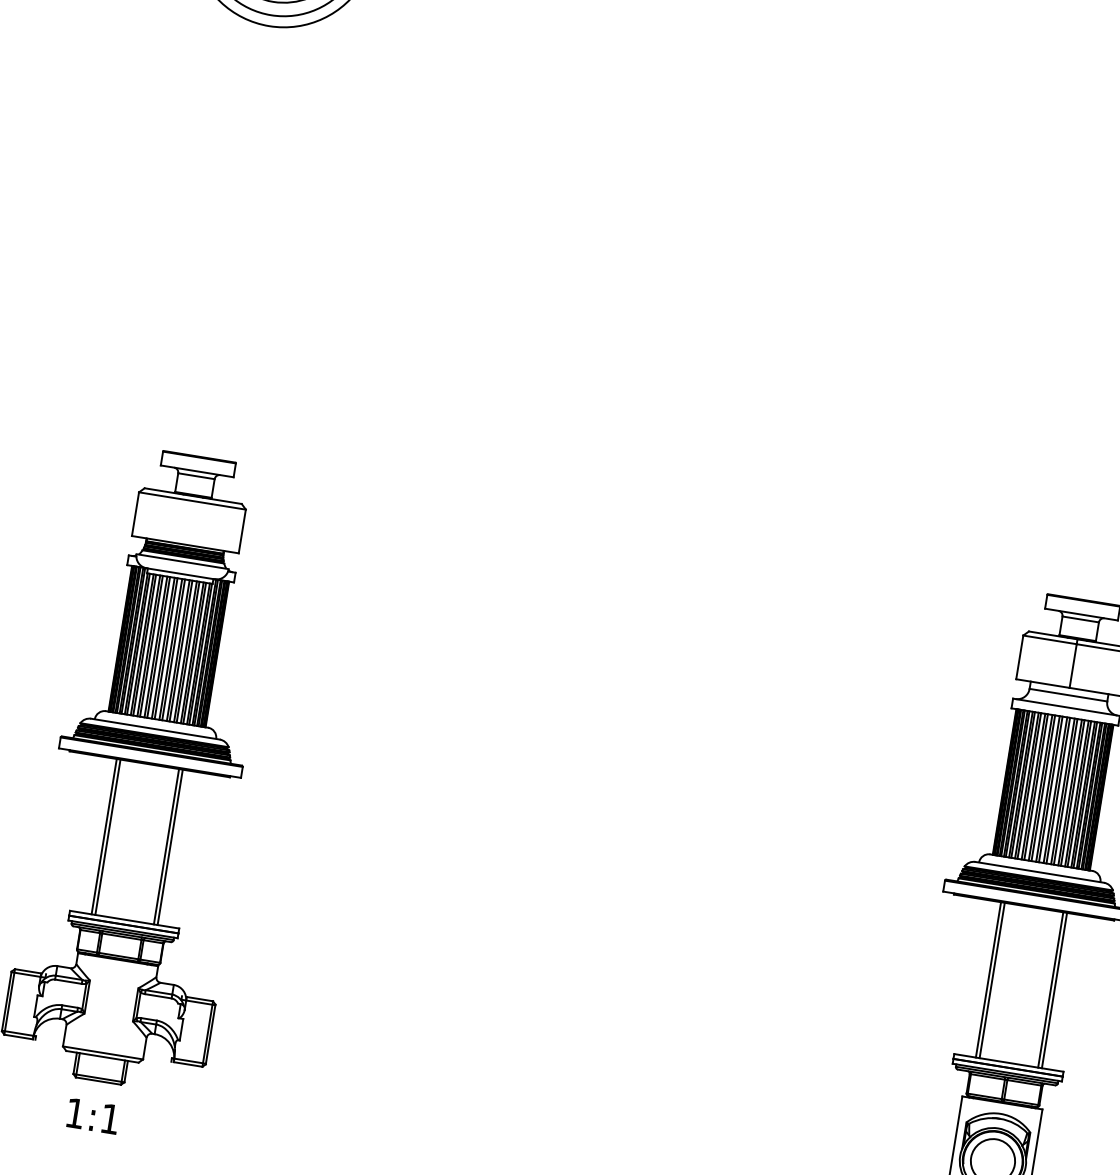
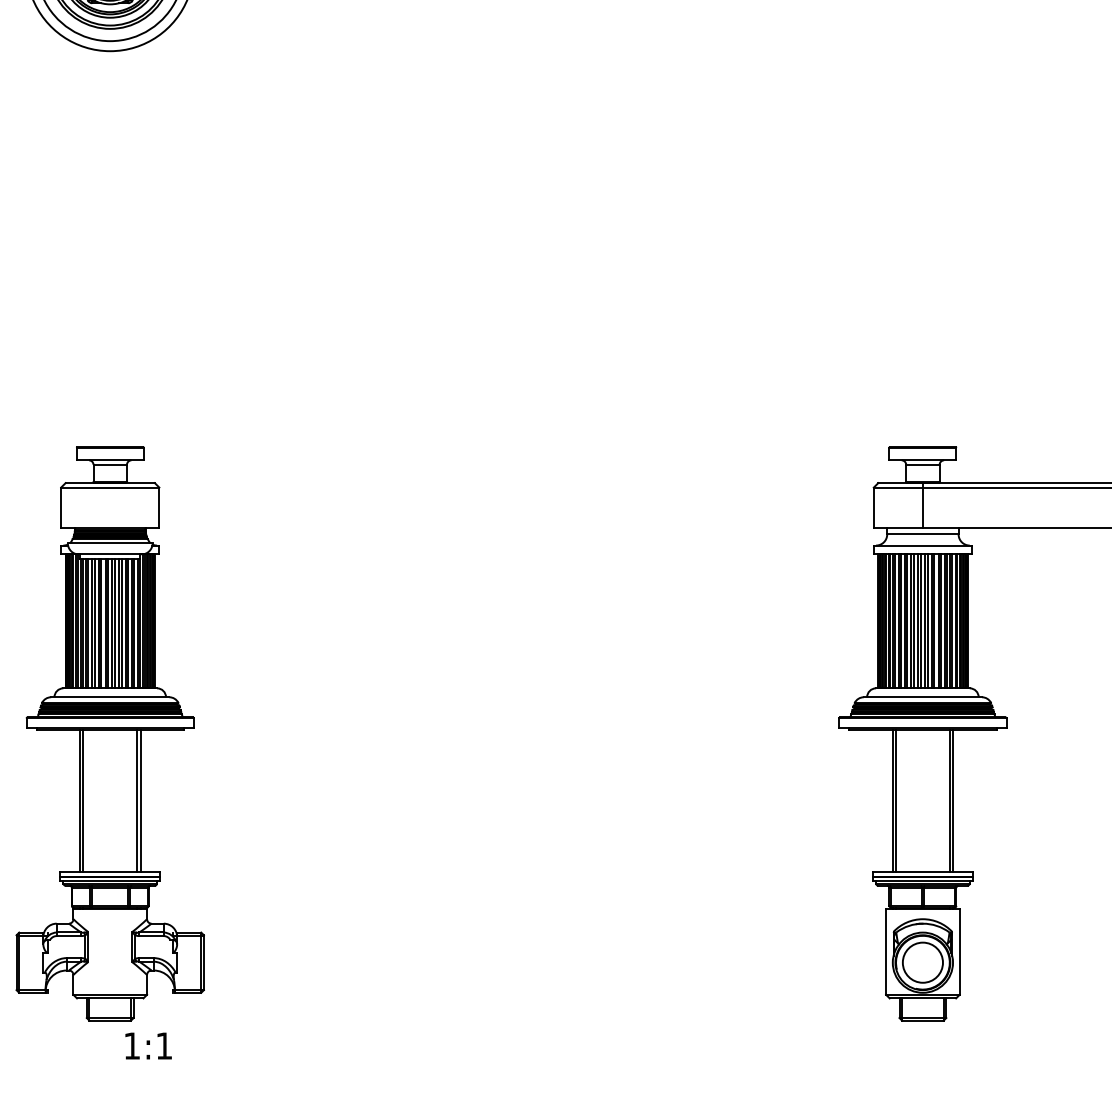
text: (93, 1115) -> (148, 1045), moved

